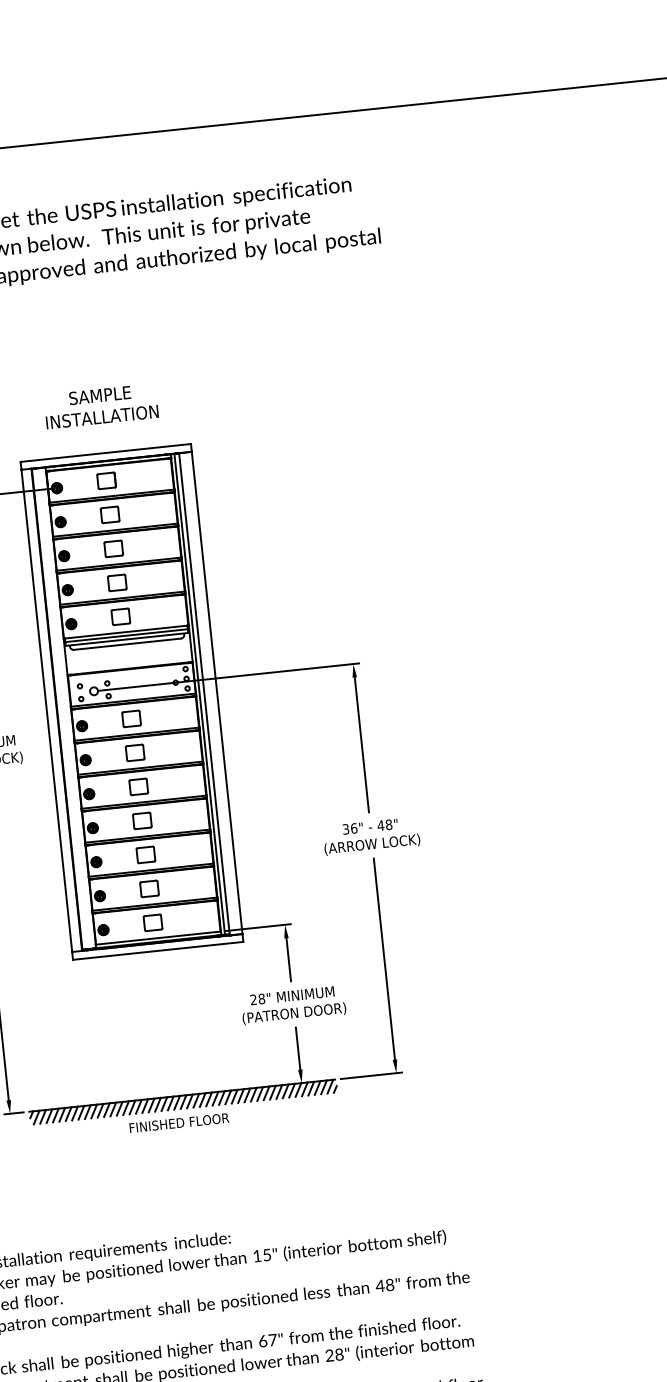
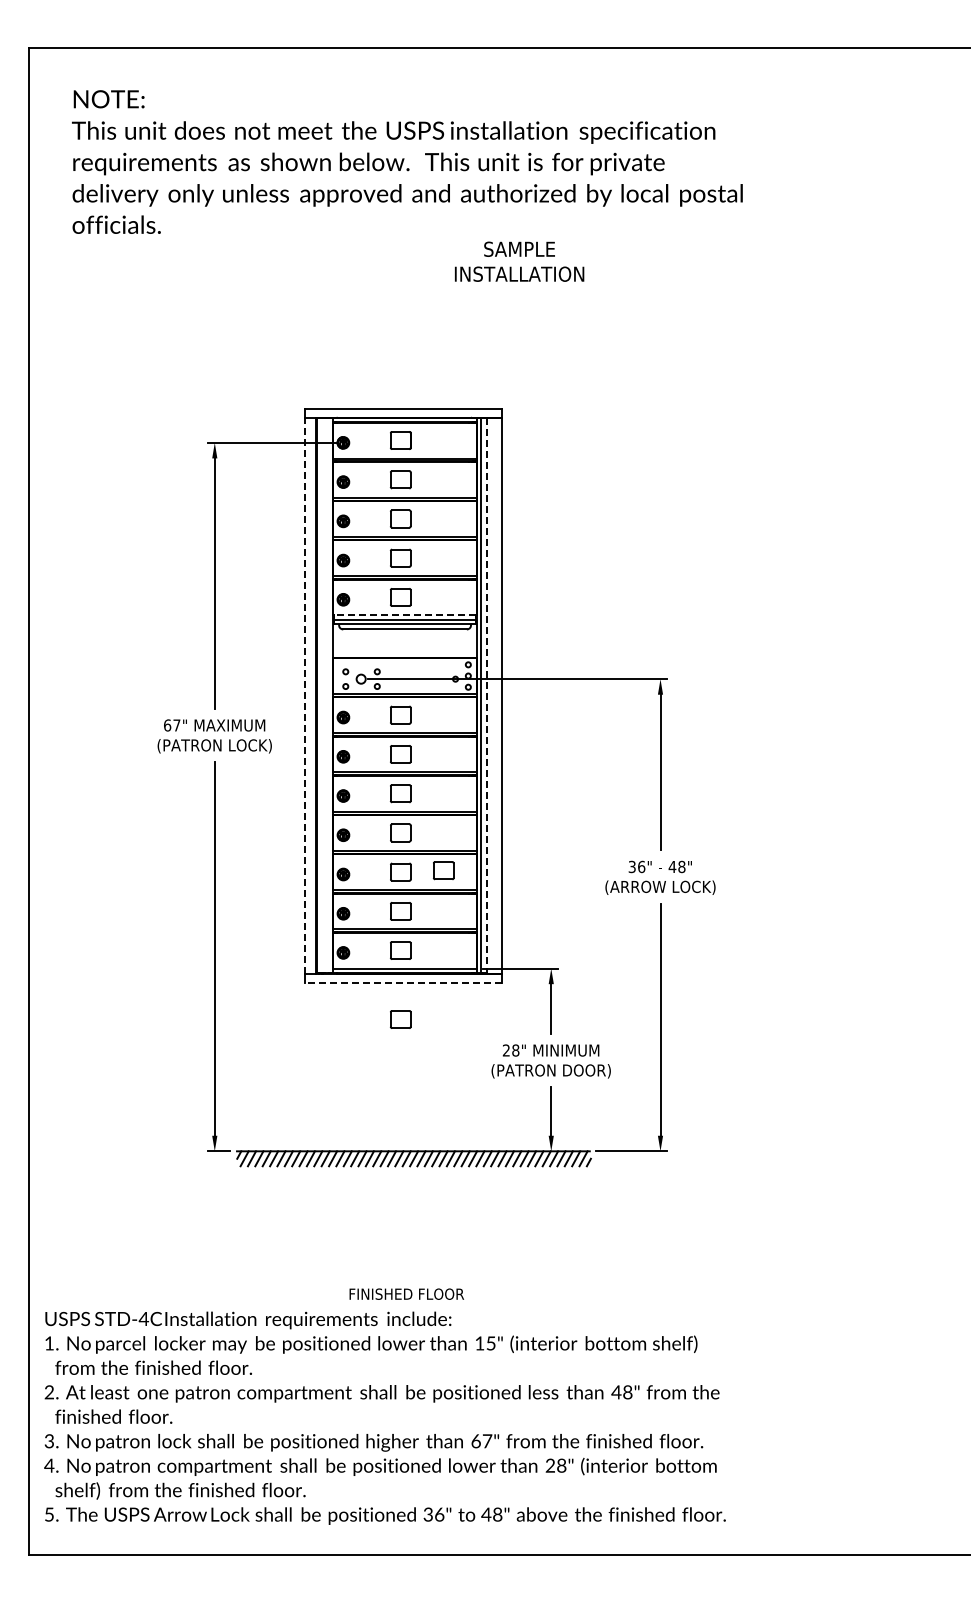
text: (101, 406) -> (519, 261), moved
line: (126, 632) -> (405, 615), solid -> dashed
line: (204, 694) -> (486, 696), solid -> dashed
line: (47, 710) -> (305, 695), solid -> dashed
part: (182, 849) -> (443, 870), added
line: (157, 951) -> (402, 983), solid -> dashed
part: (159, 982) -> (400, 1019), added
text: (179, 1122) -> (406, 1293), moved

